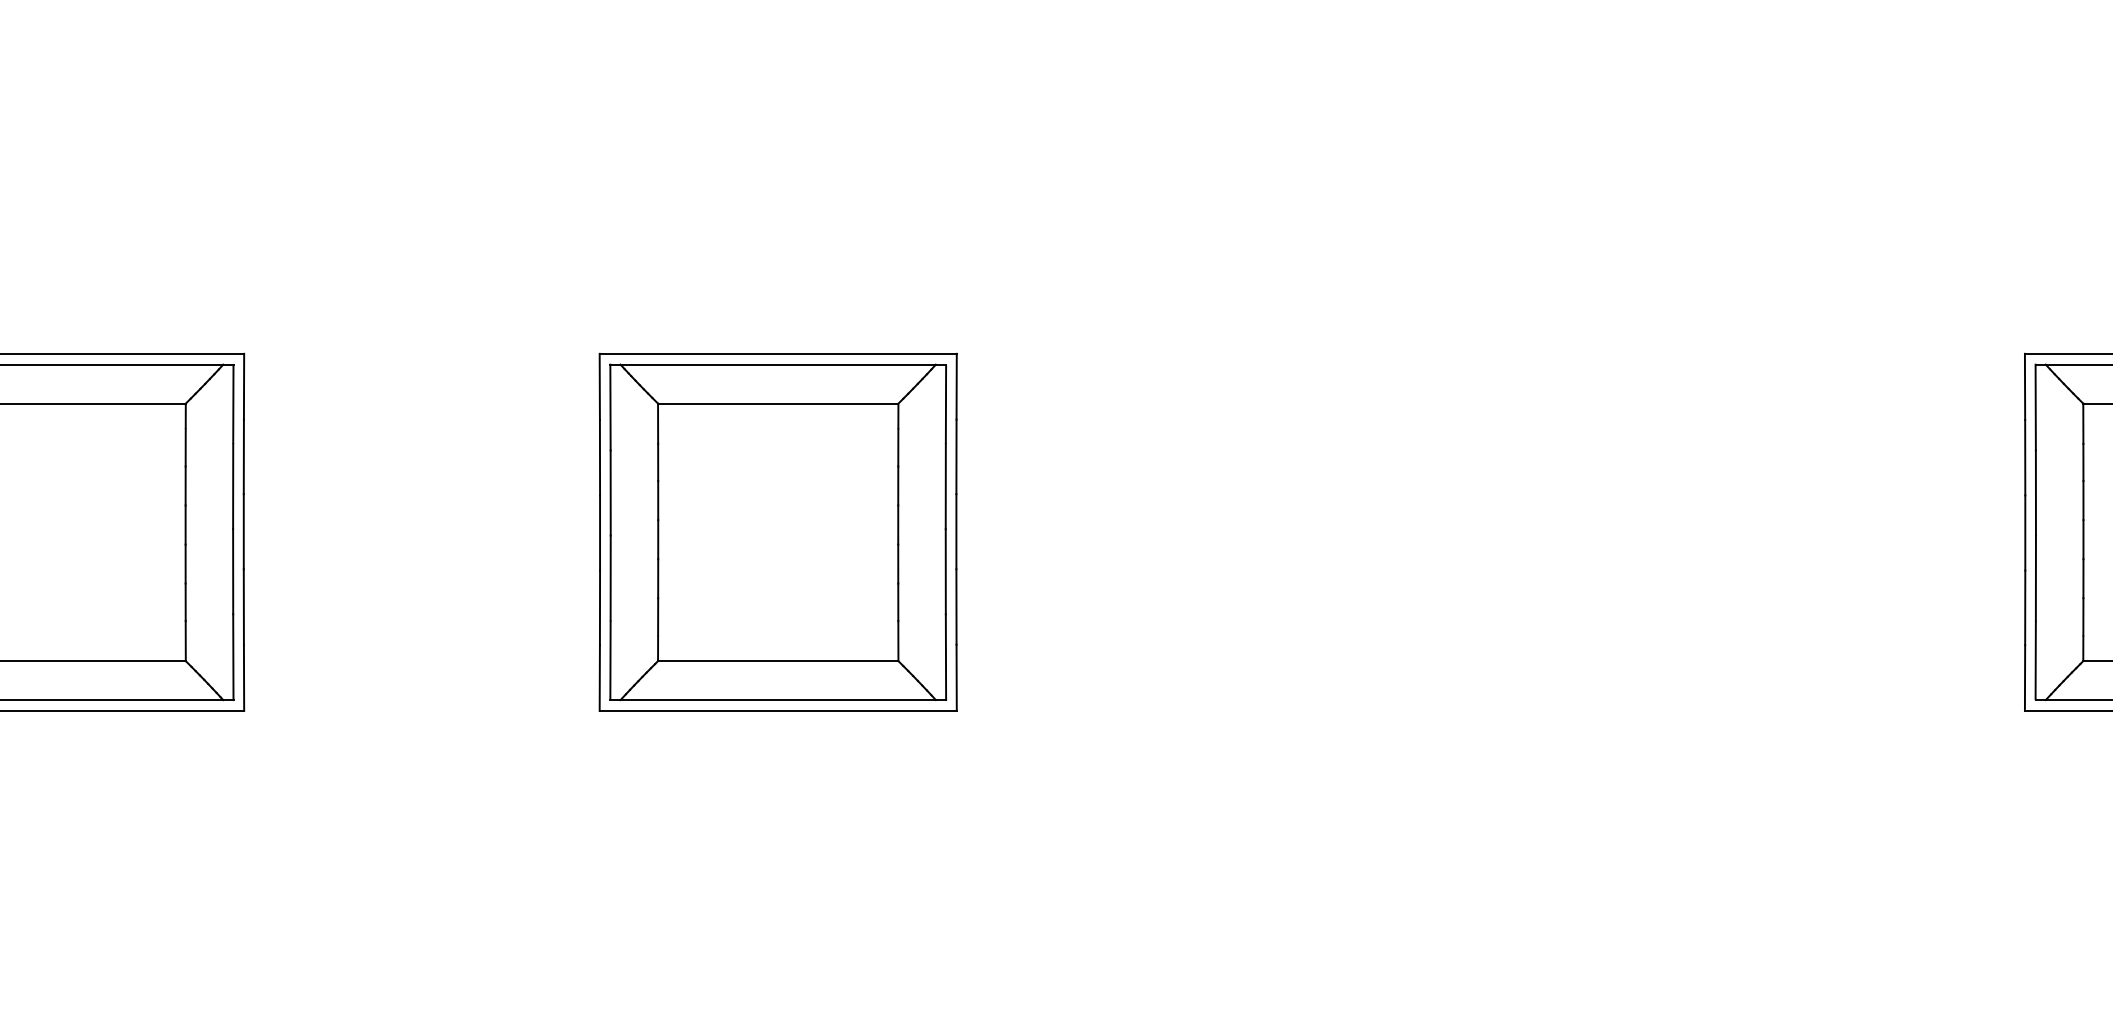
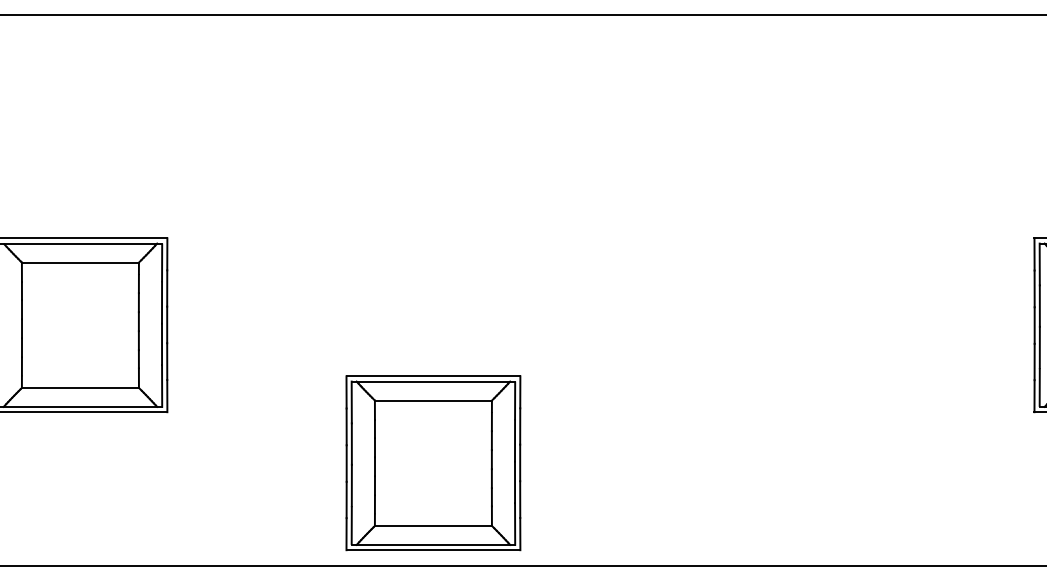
part: (778, 532) -> (433, 463), moved

